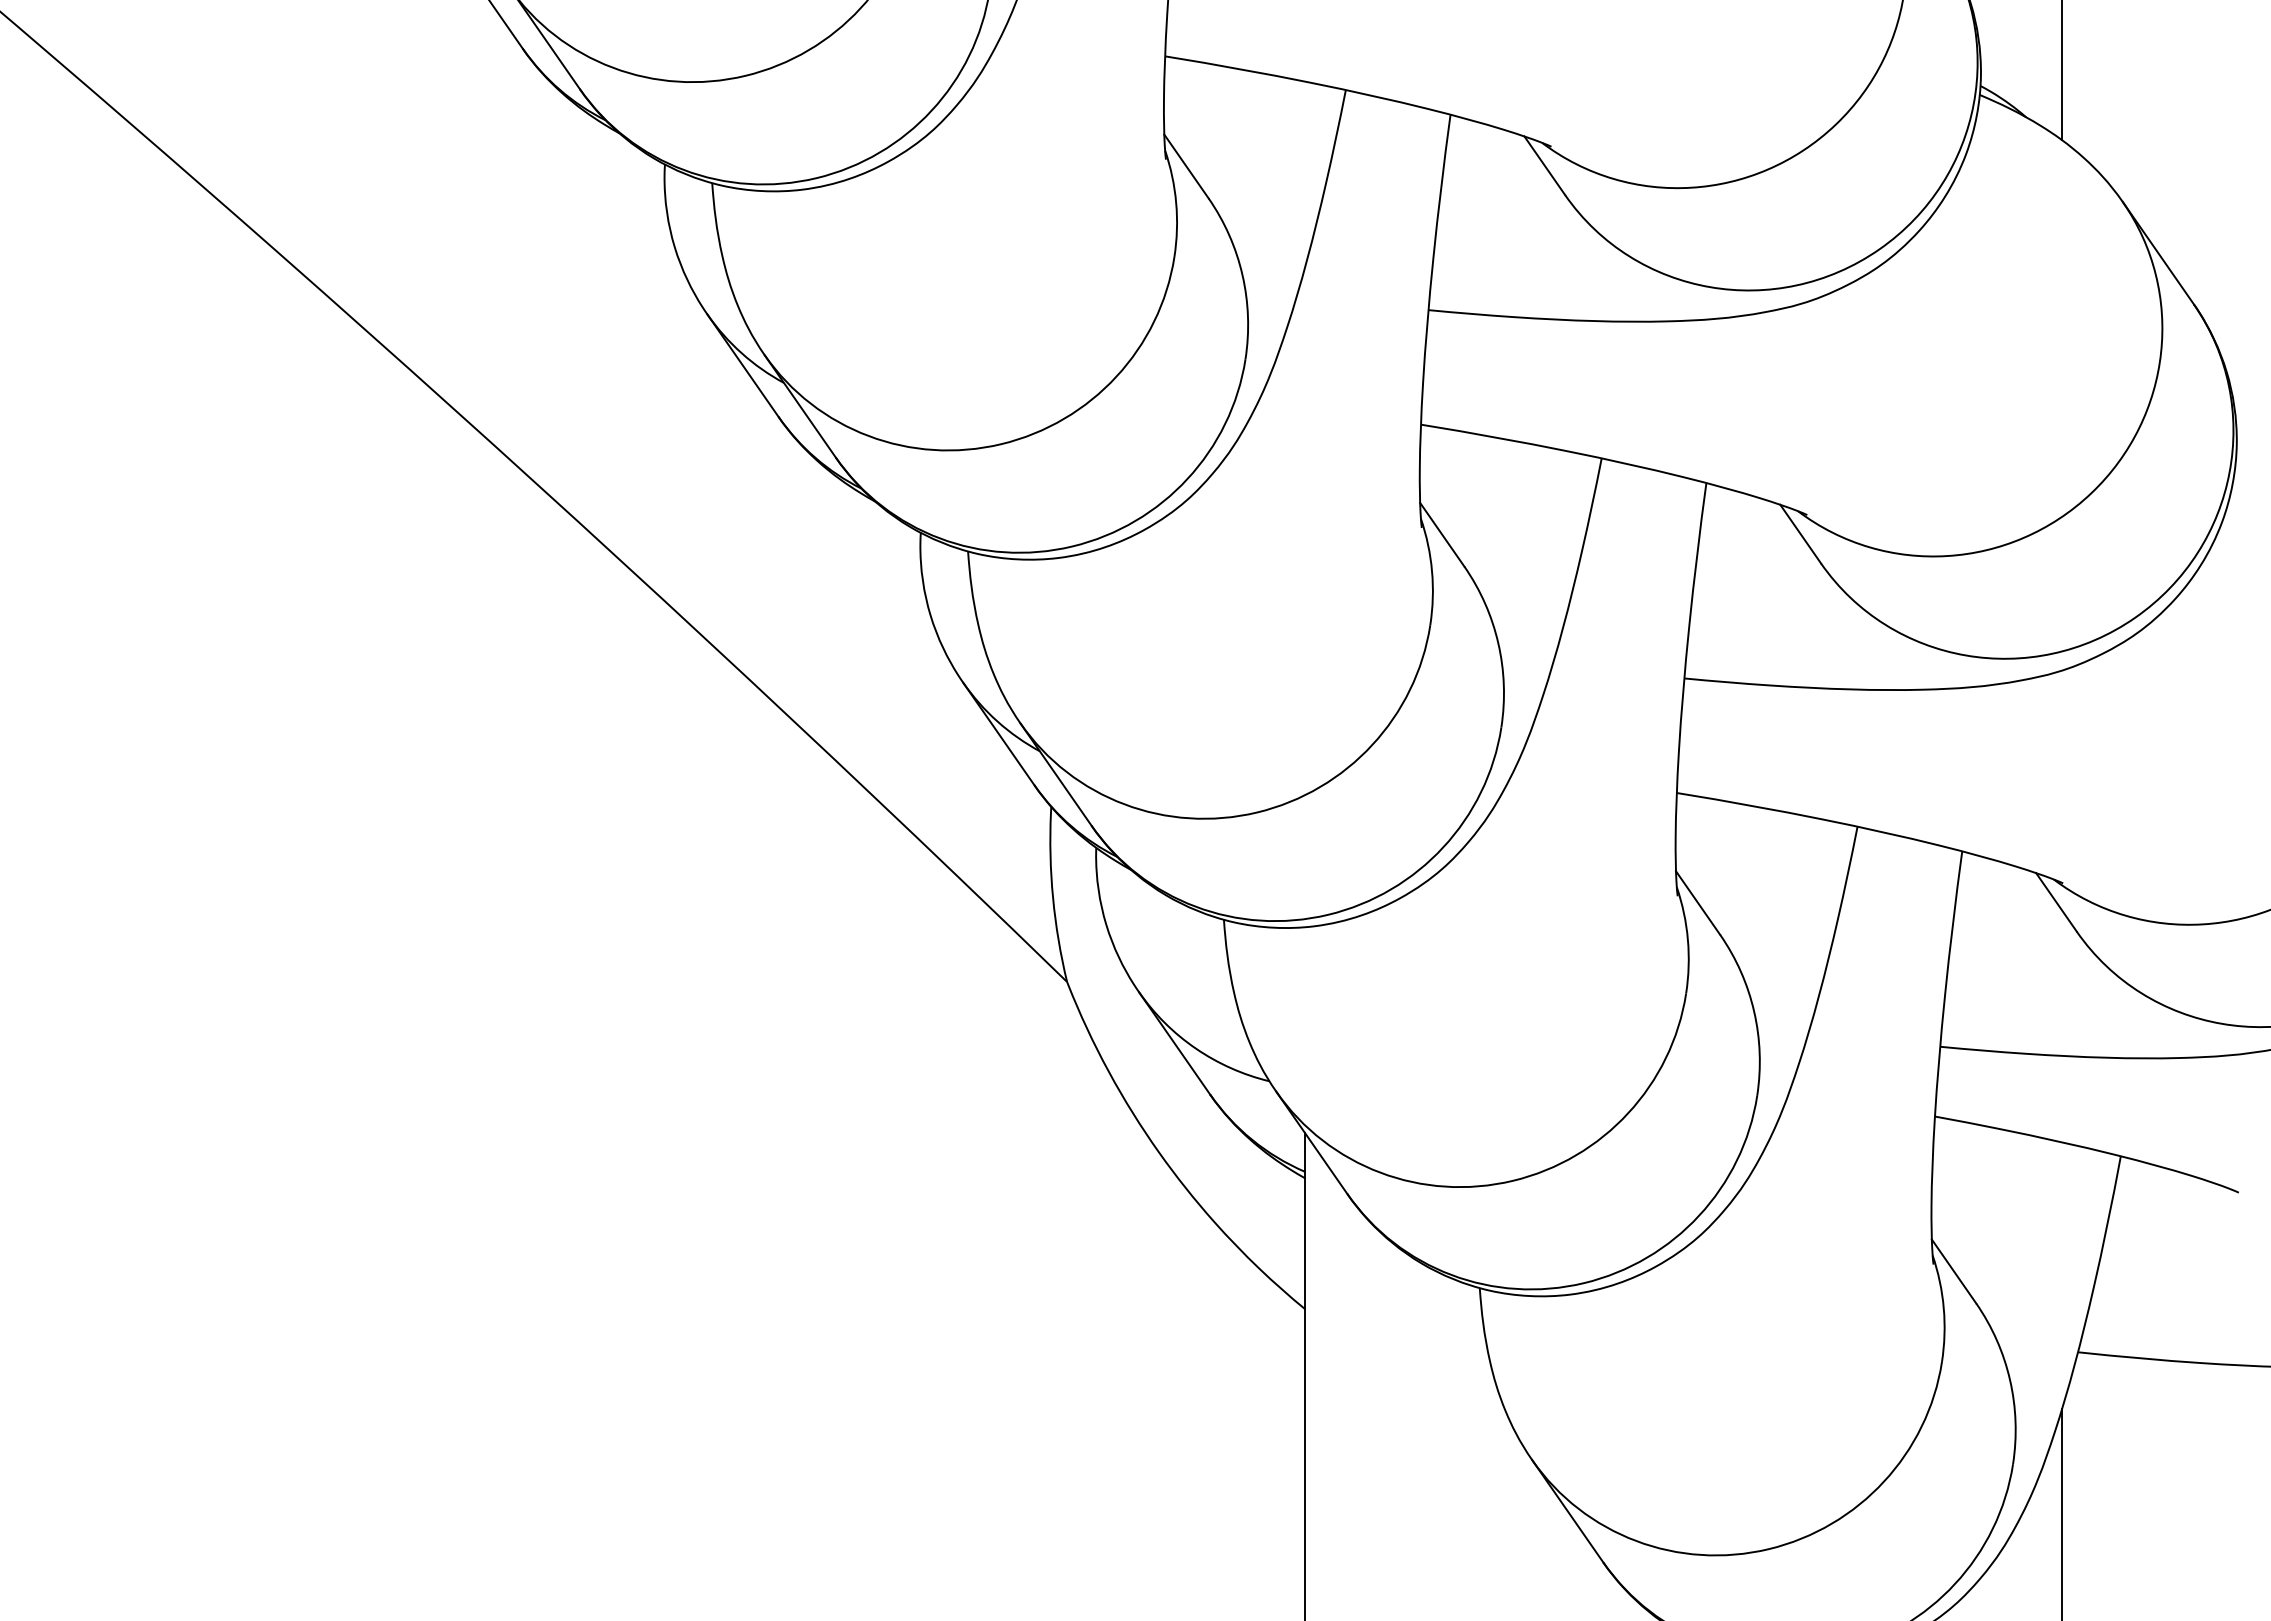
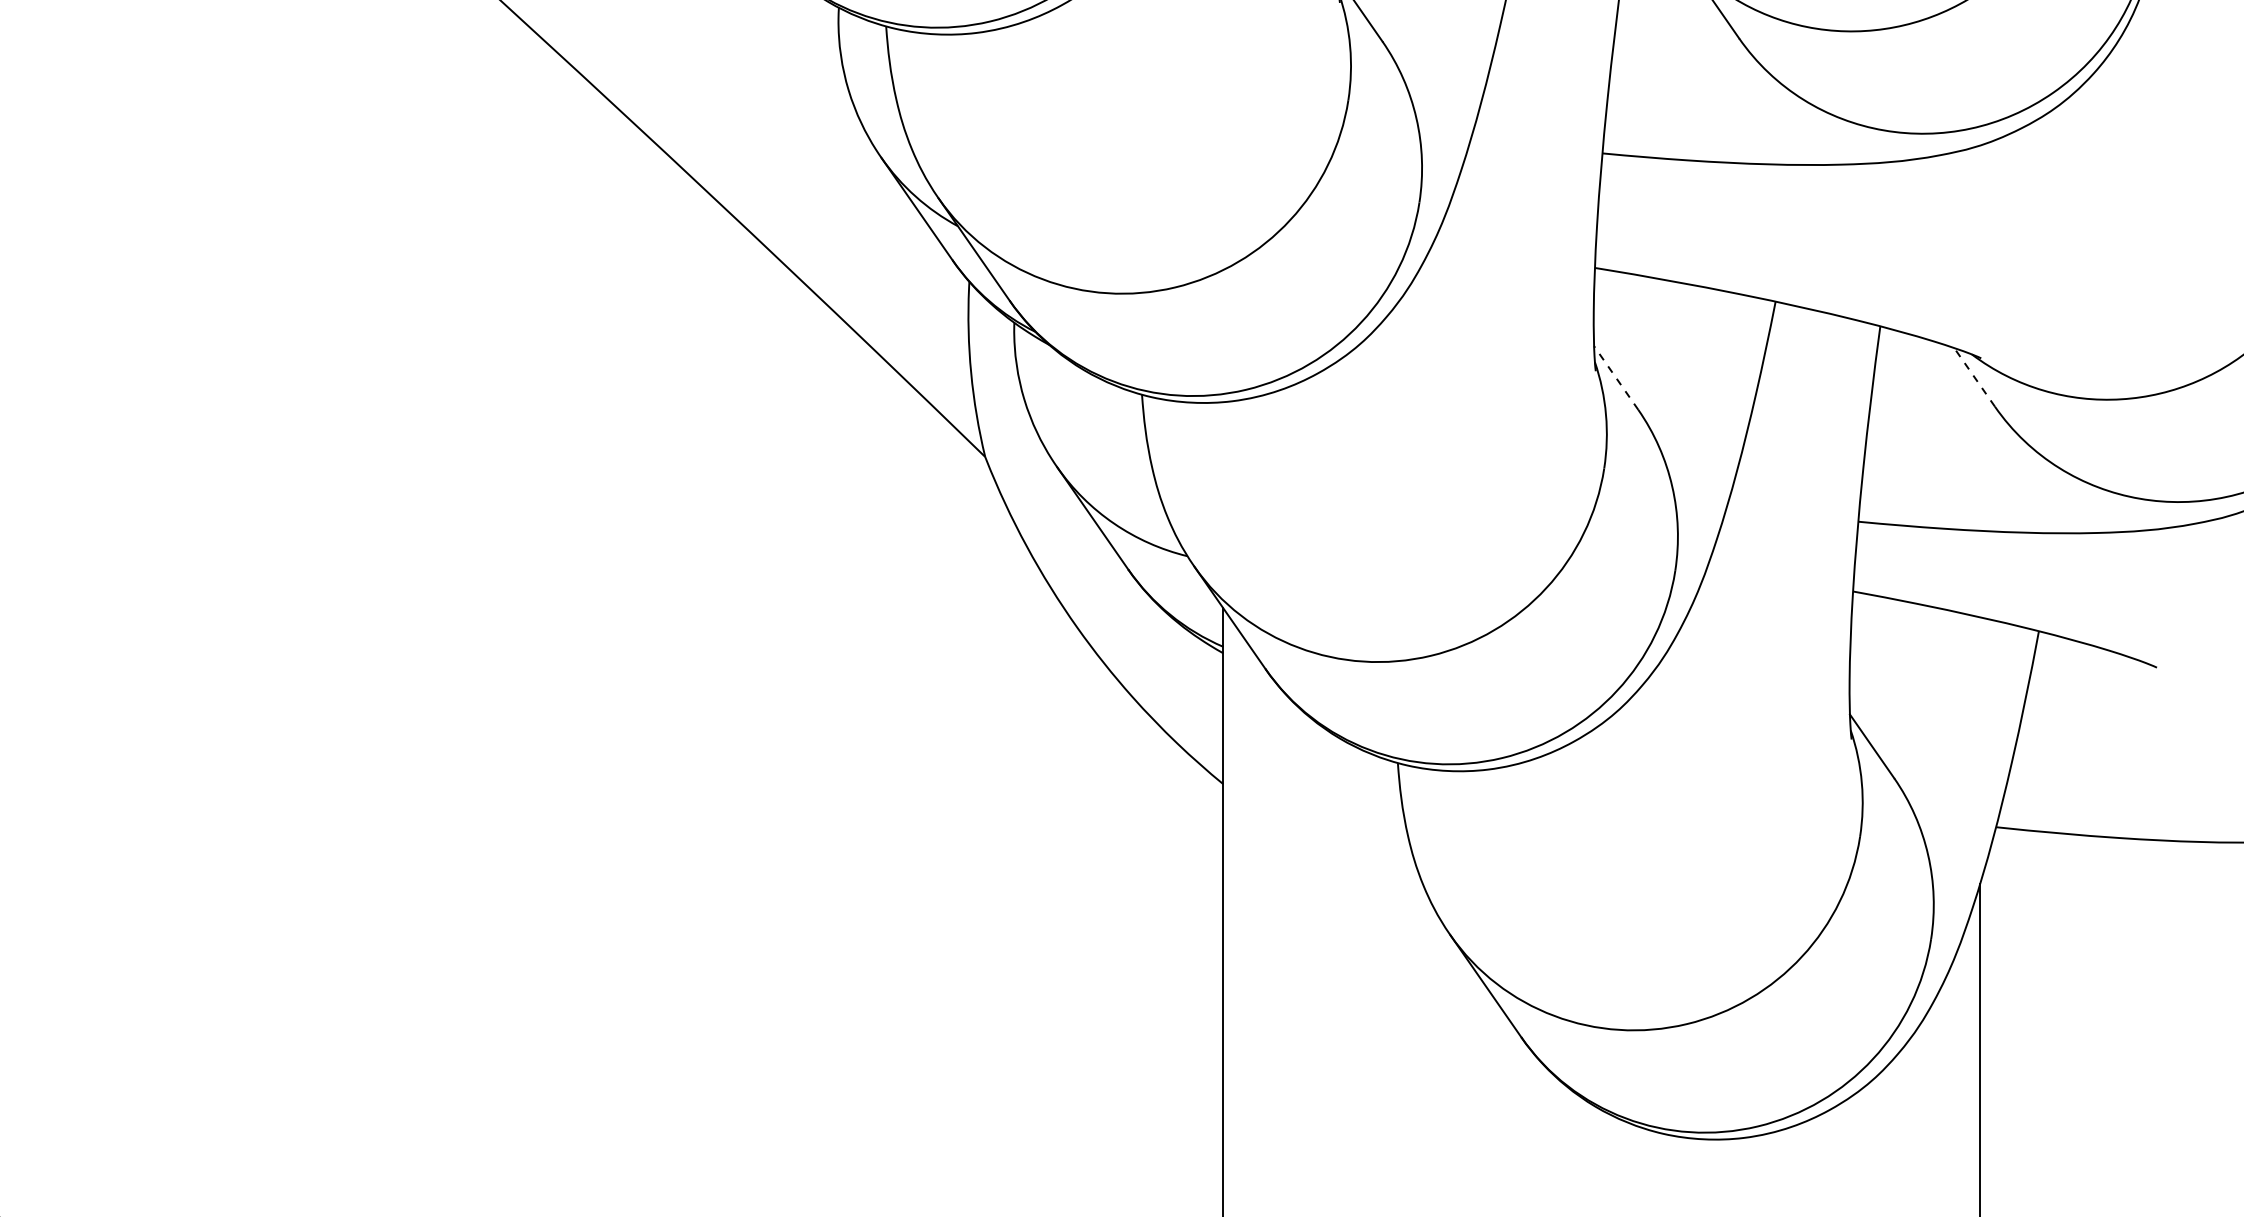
line: (2056, 902) -> (1974, 377), solid -> dashed
line: (1698, 903) -> (1616, 378), solid -> dashed

